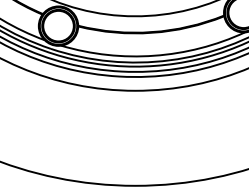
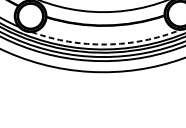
arc: (154, 55) -> (106, 44), solid -> dashed

